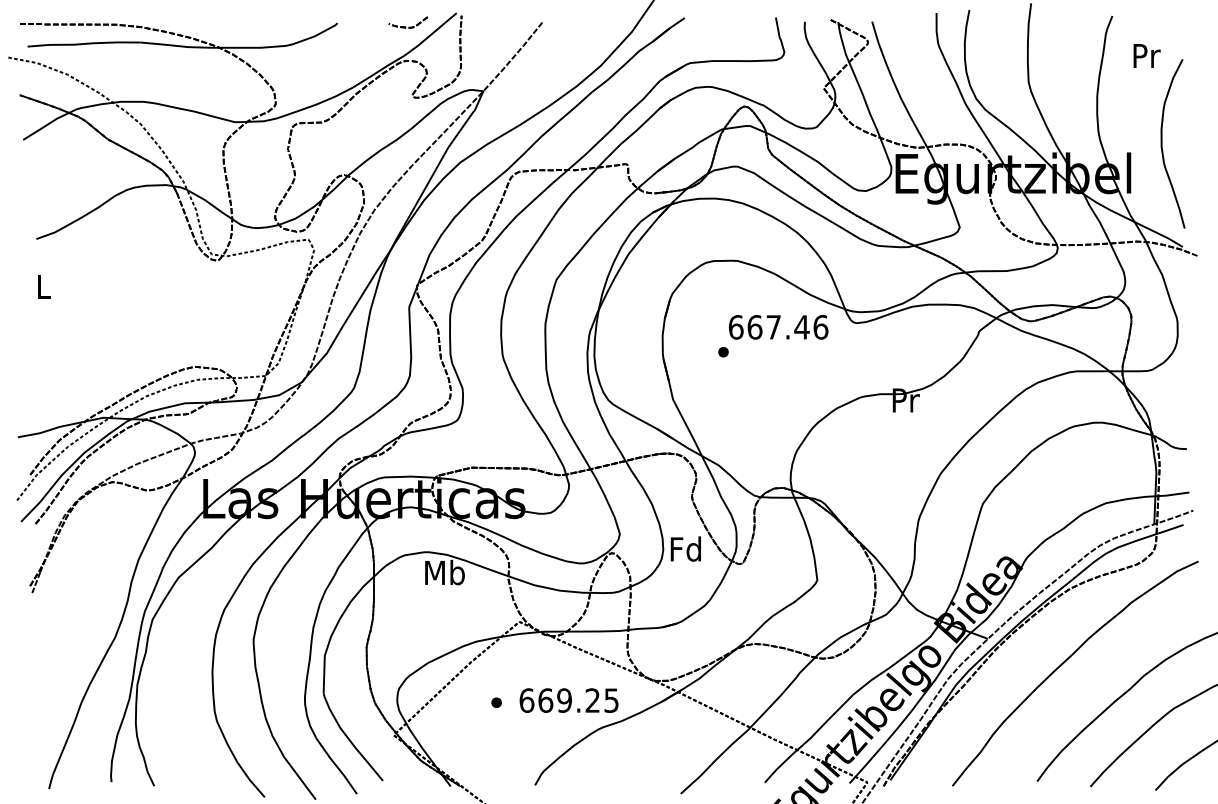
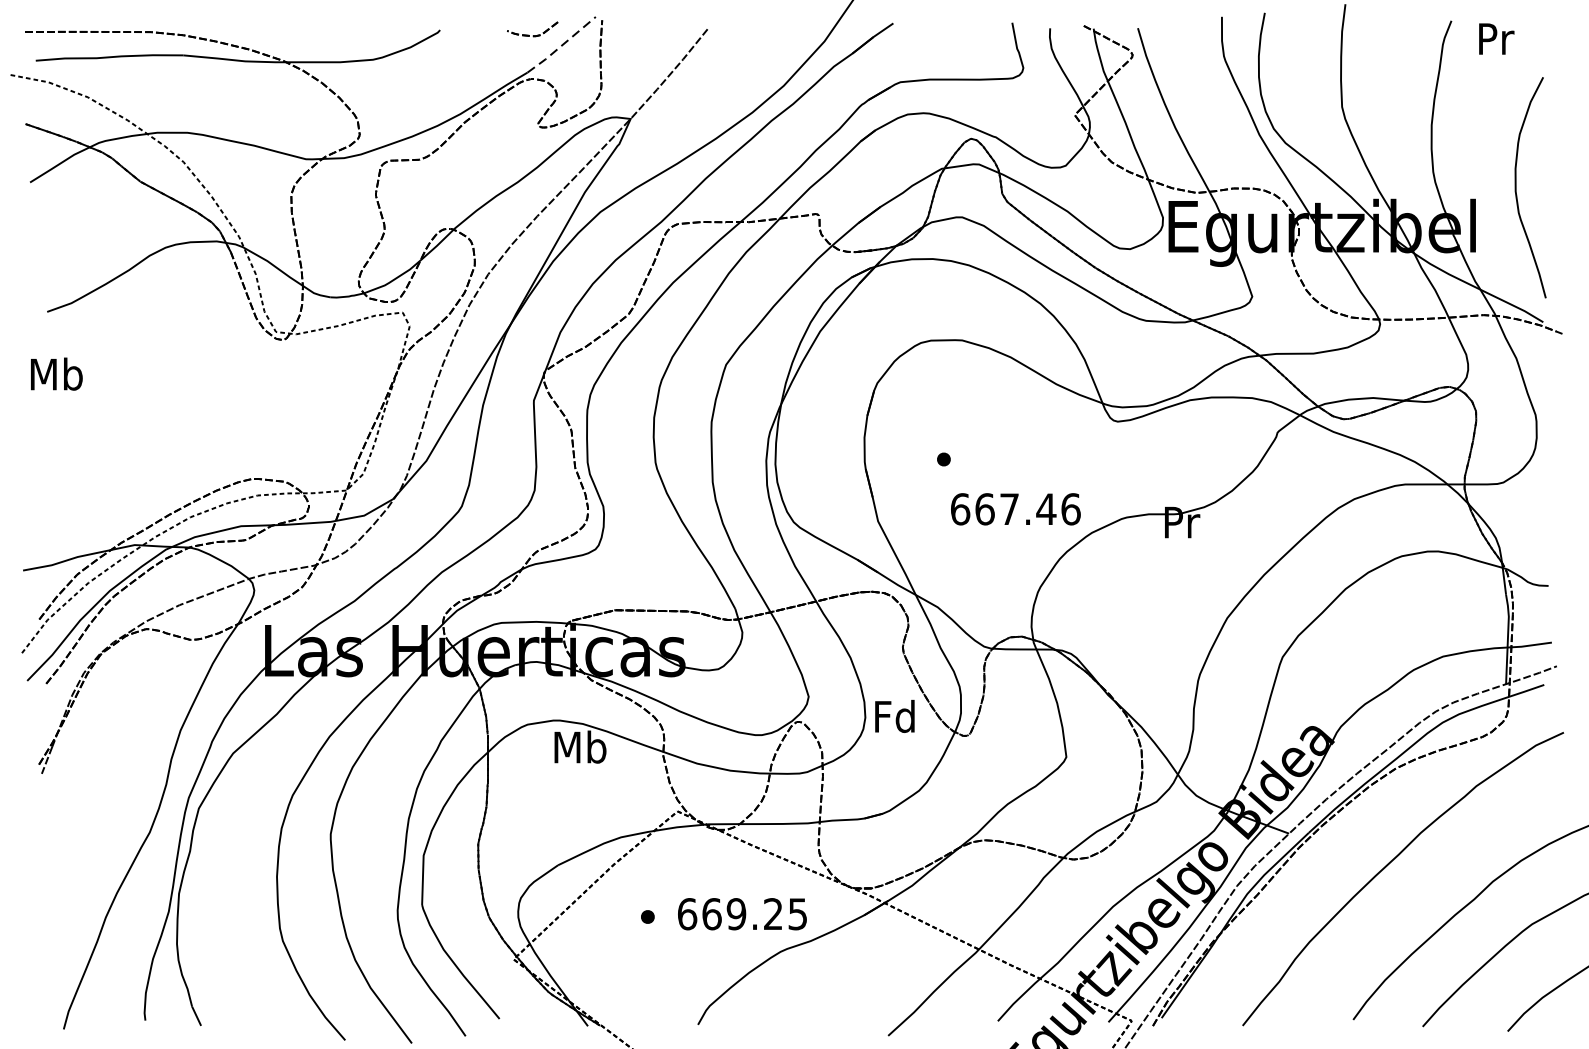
line: (430, 35) -> (561, 46), solid -> dashed
text: (1146, 55) -> (1495, 38), moved
text: (43, 286) -> (56, 373), L -> Mb
text: (778, 327) -> (1015, 509), moved

